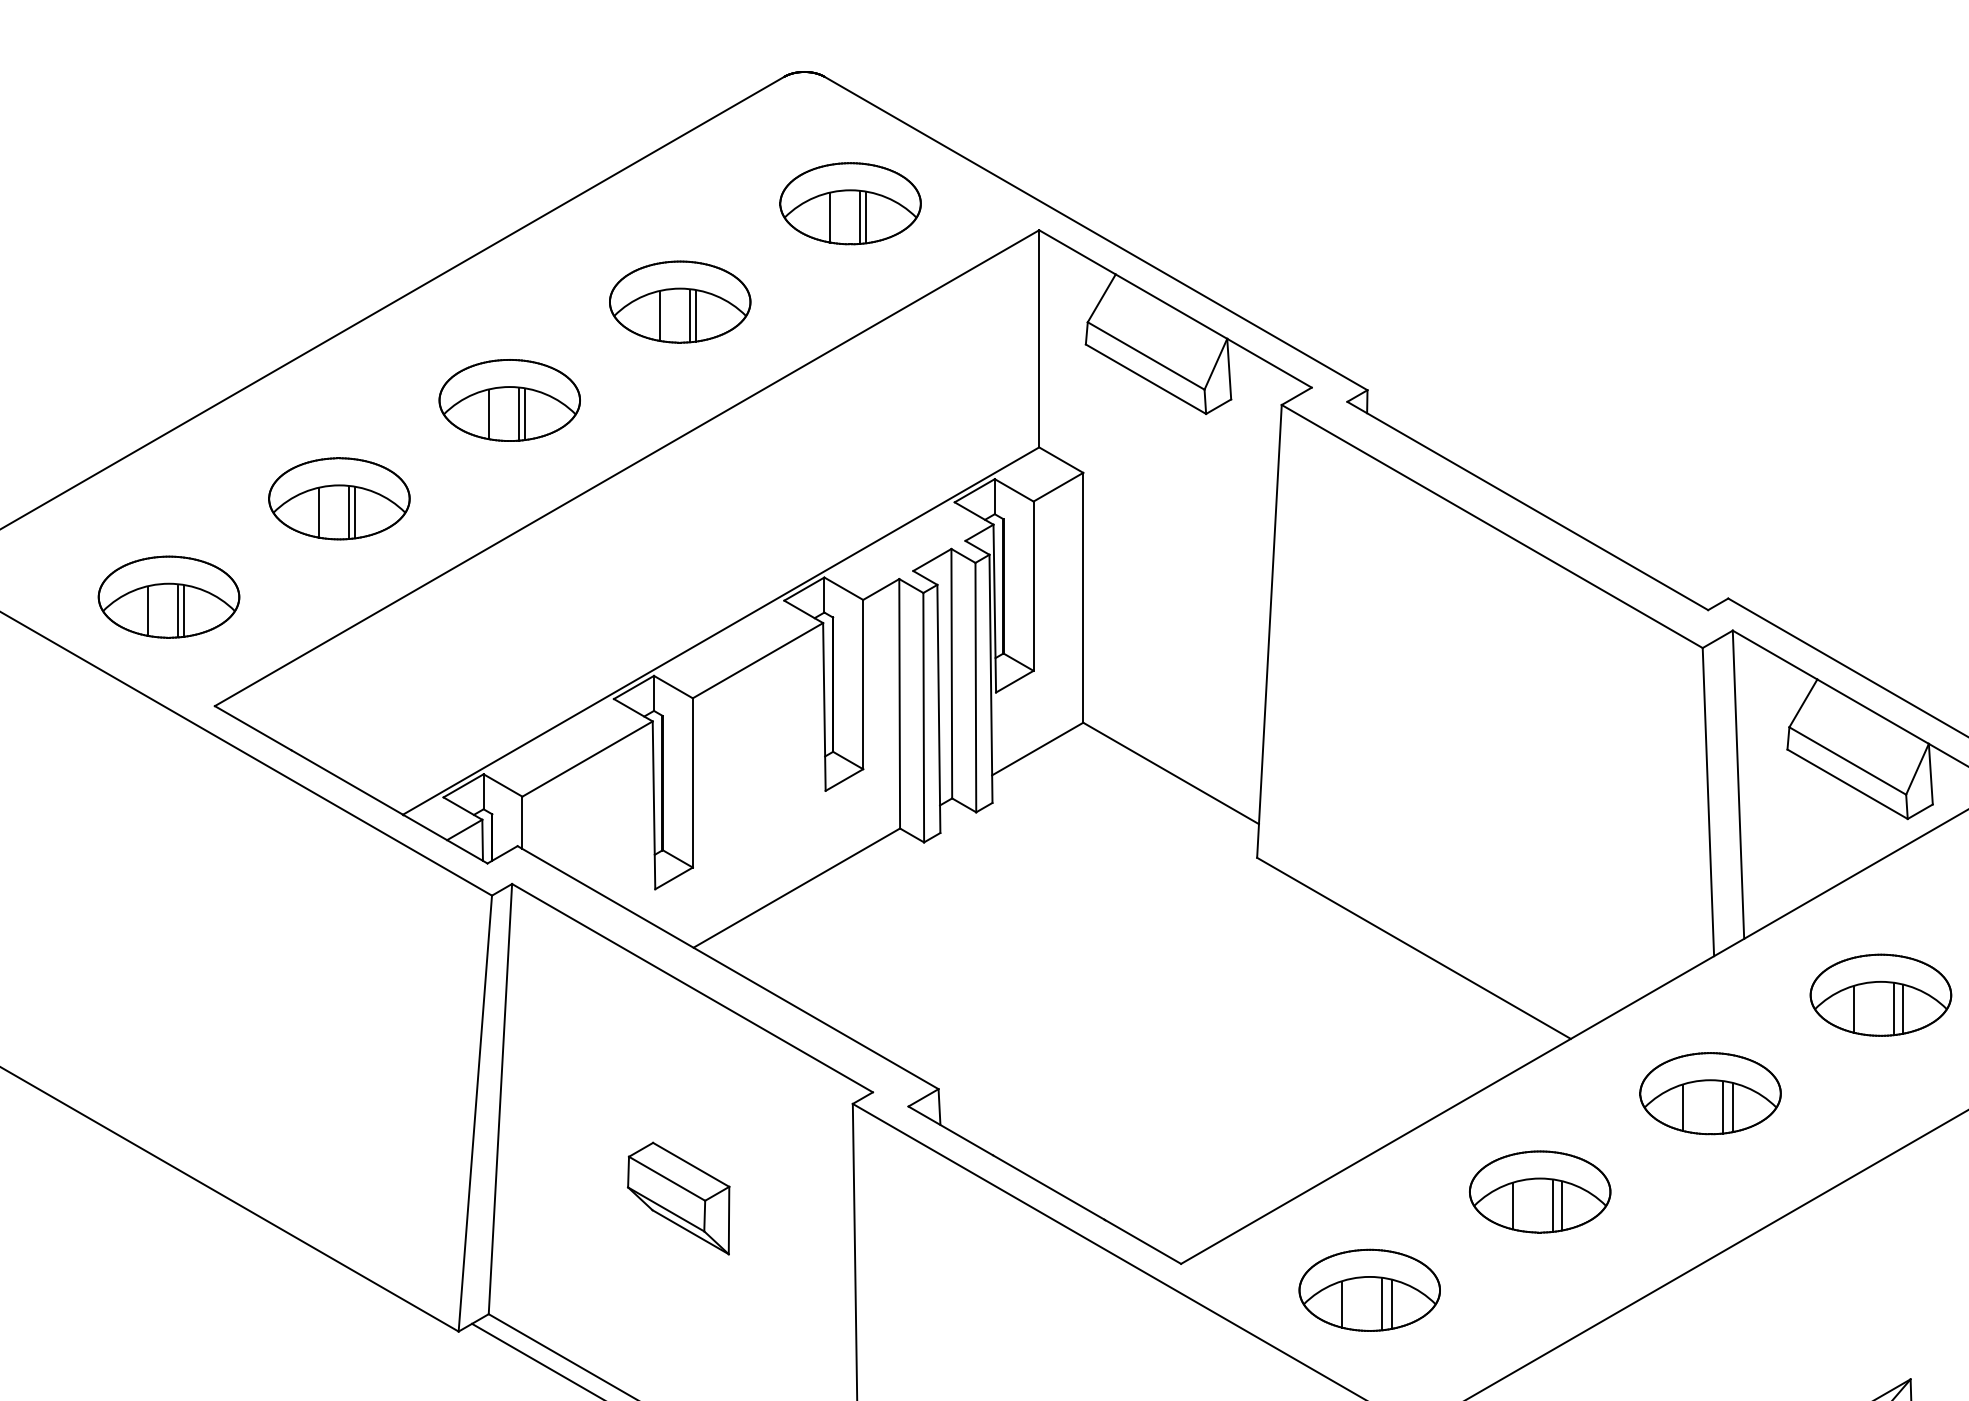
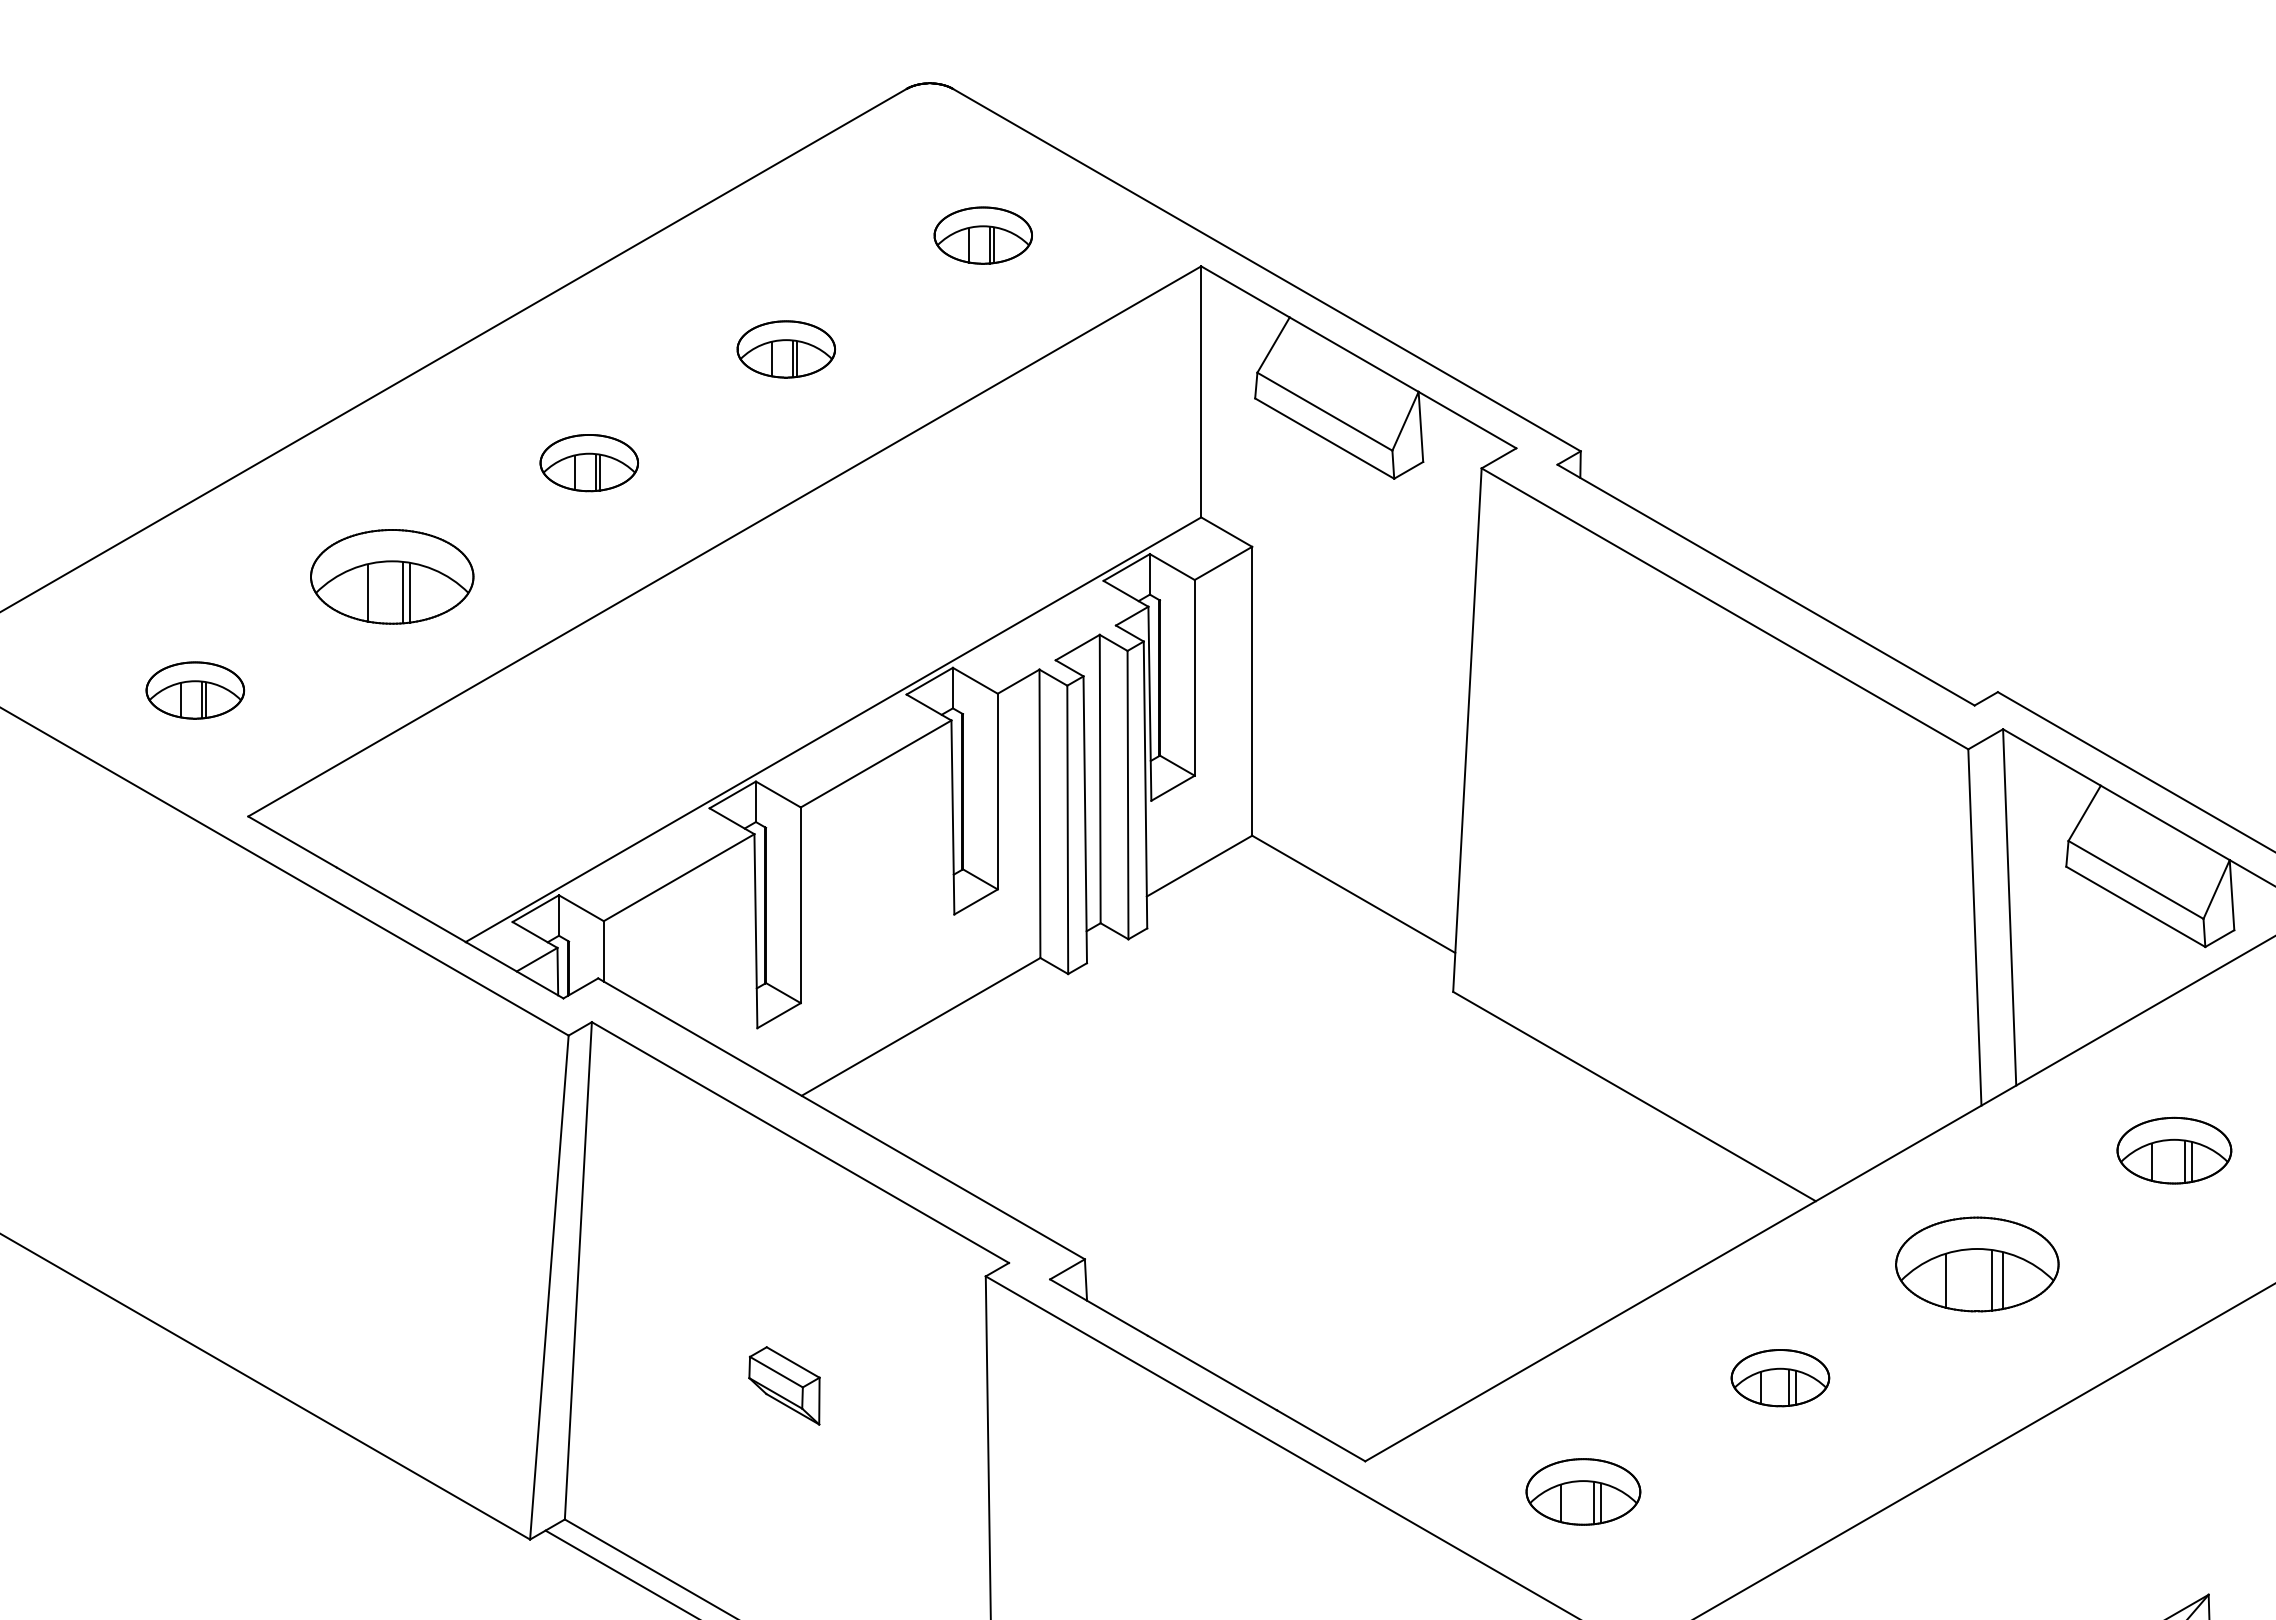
part: (850, 203) -> (983, 235), size x0.6
part: (680, 302) -> (786, 349), size x0.6
part: (510, 399) -> (589, 462), size x0.6
part: (169, 597) -> (195, 690), size x0.6
part: (1881, 995) -> (2174, 1150), size x0.7
part: (1540, 1191) -> (1780, 1377), size x0.6
part: (678, 1198) -> (784, 1385), size x0.6
part: (1369, 1289) -> (1583, 1491), size x0.7

